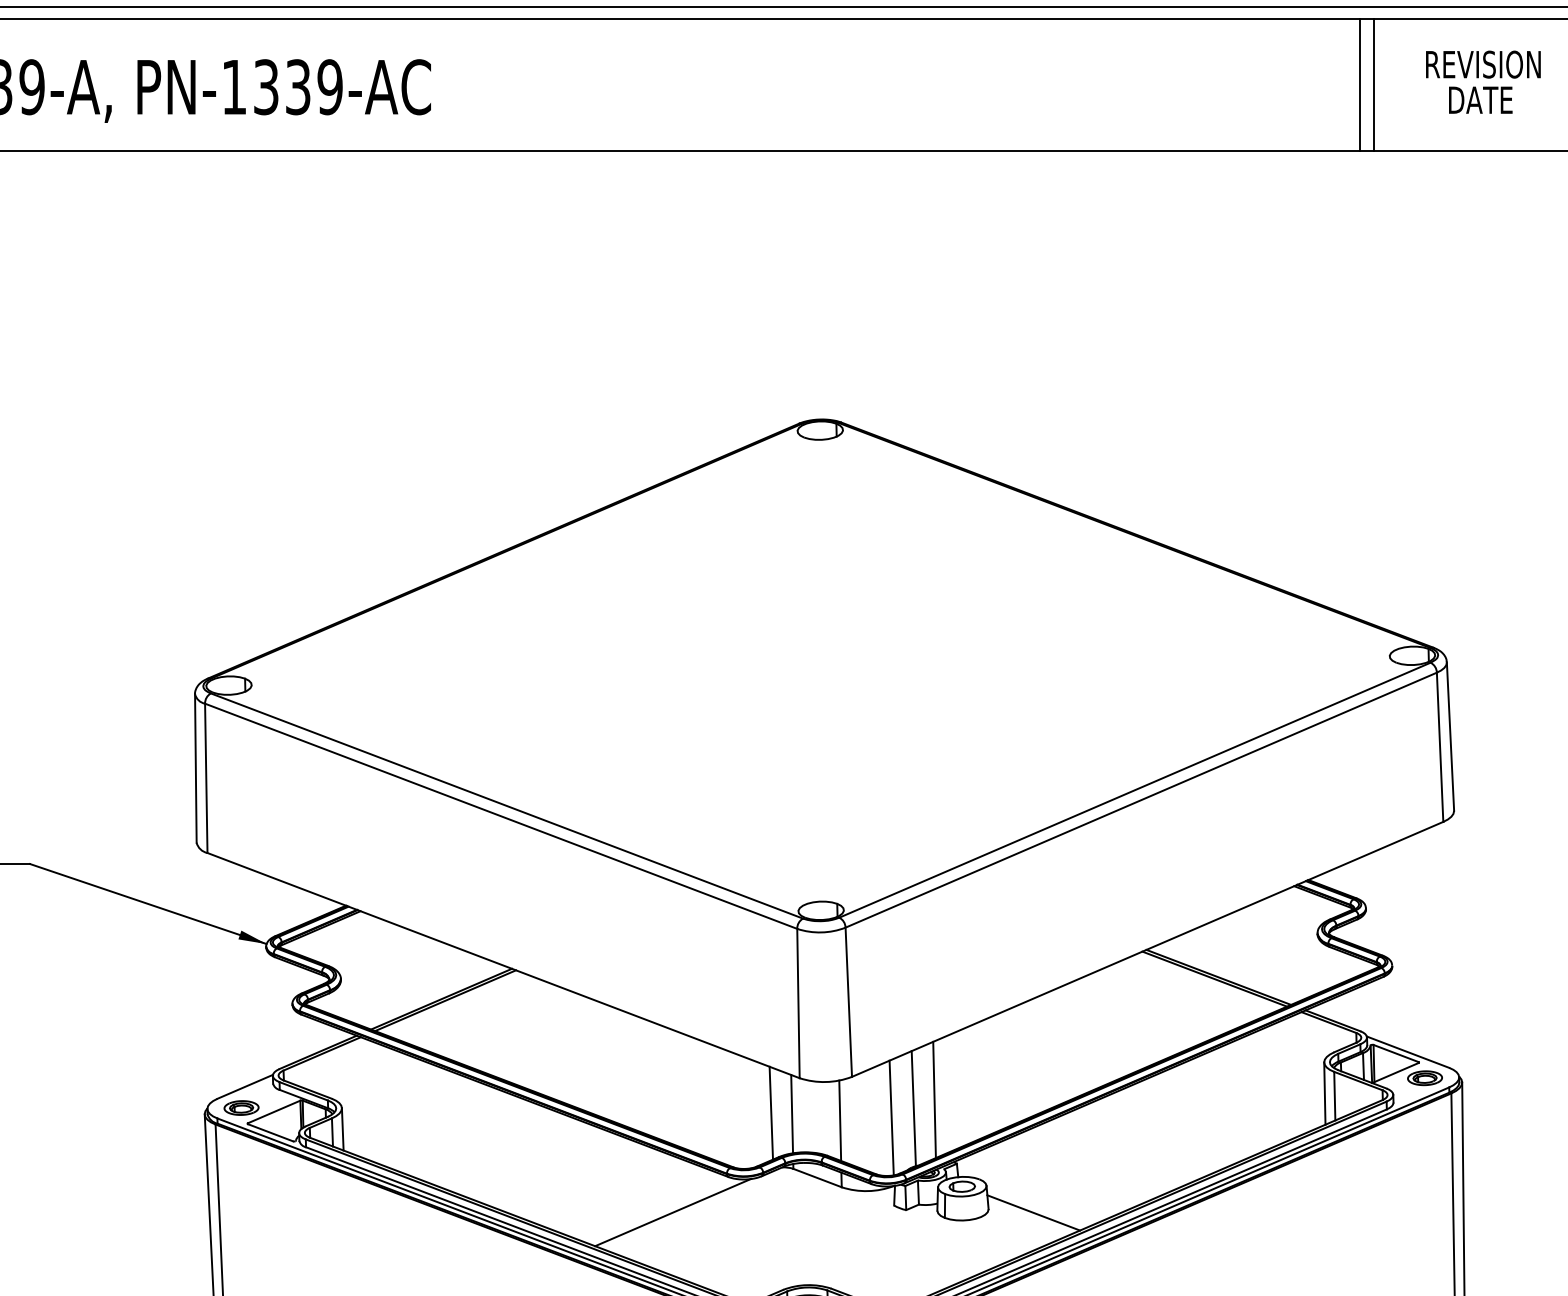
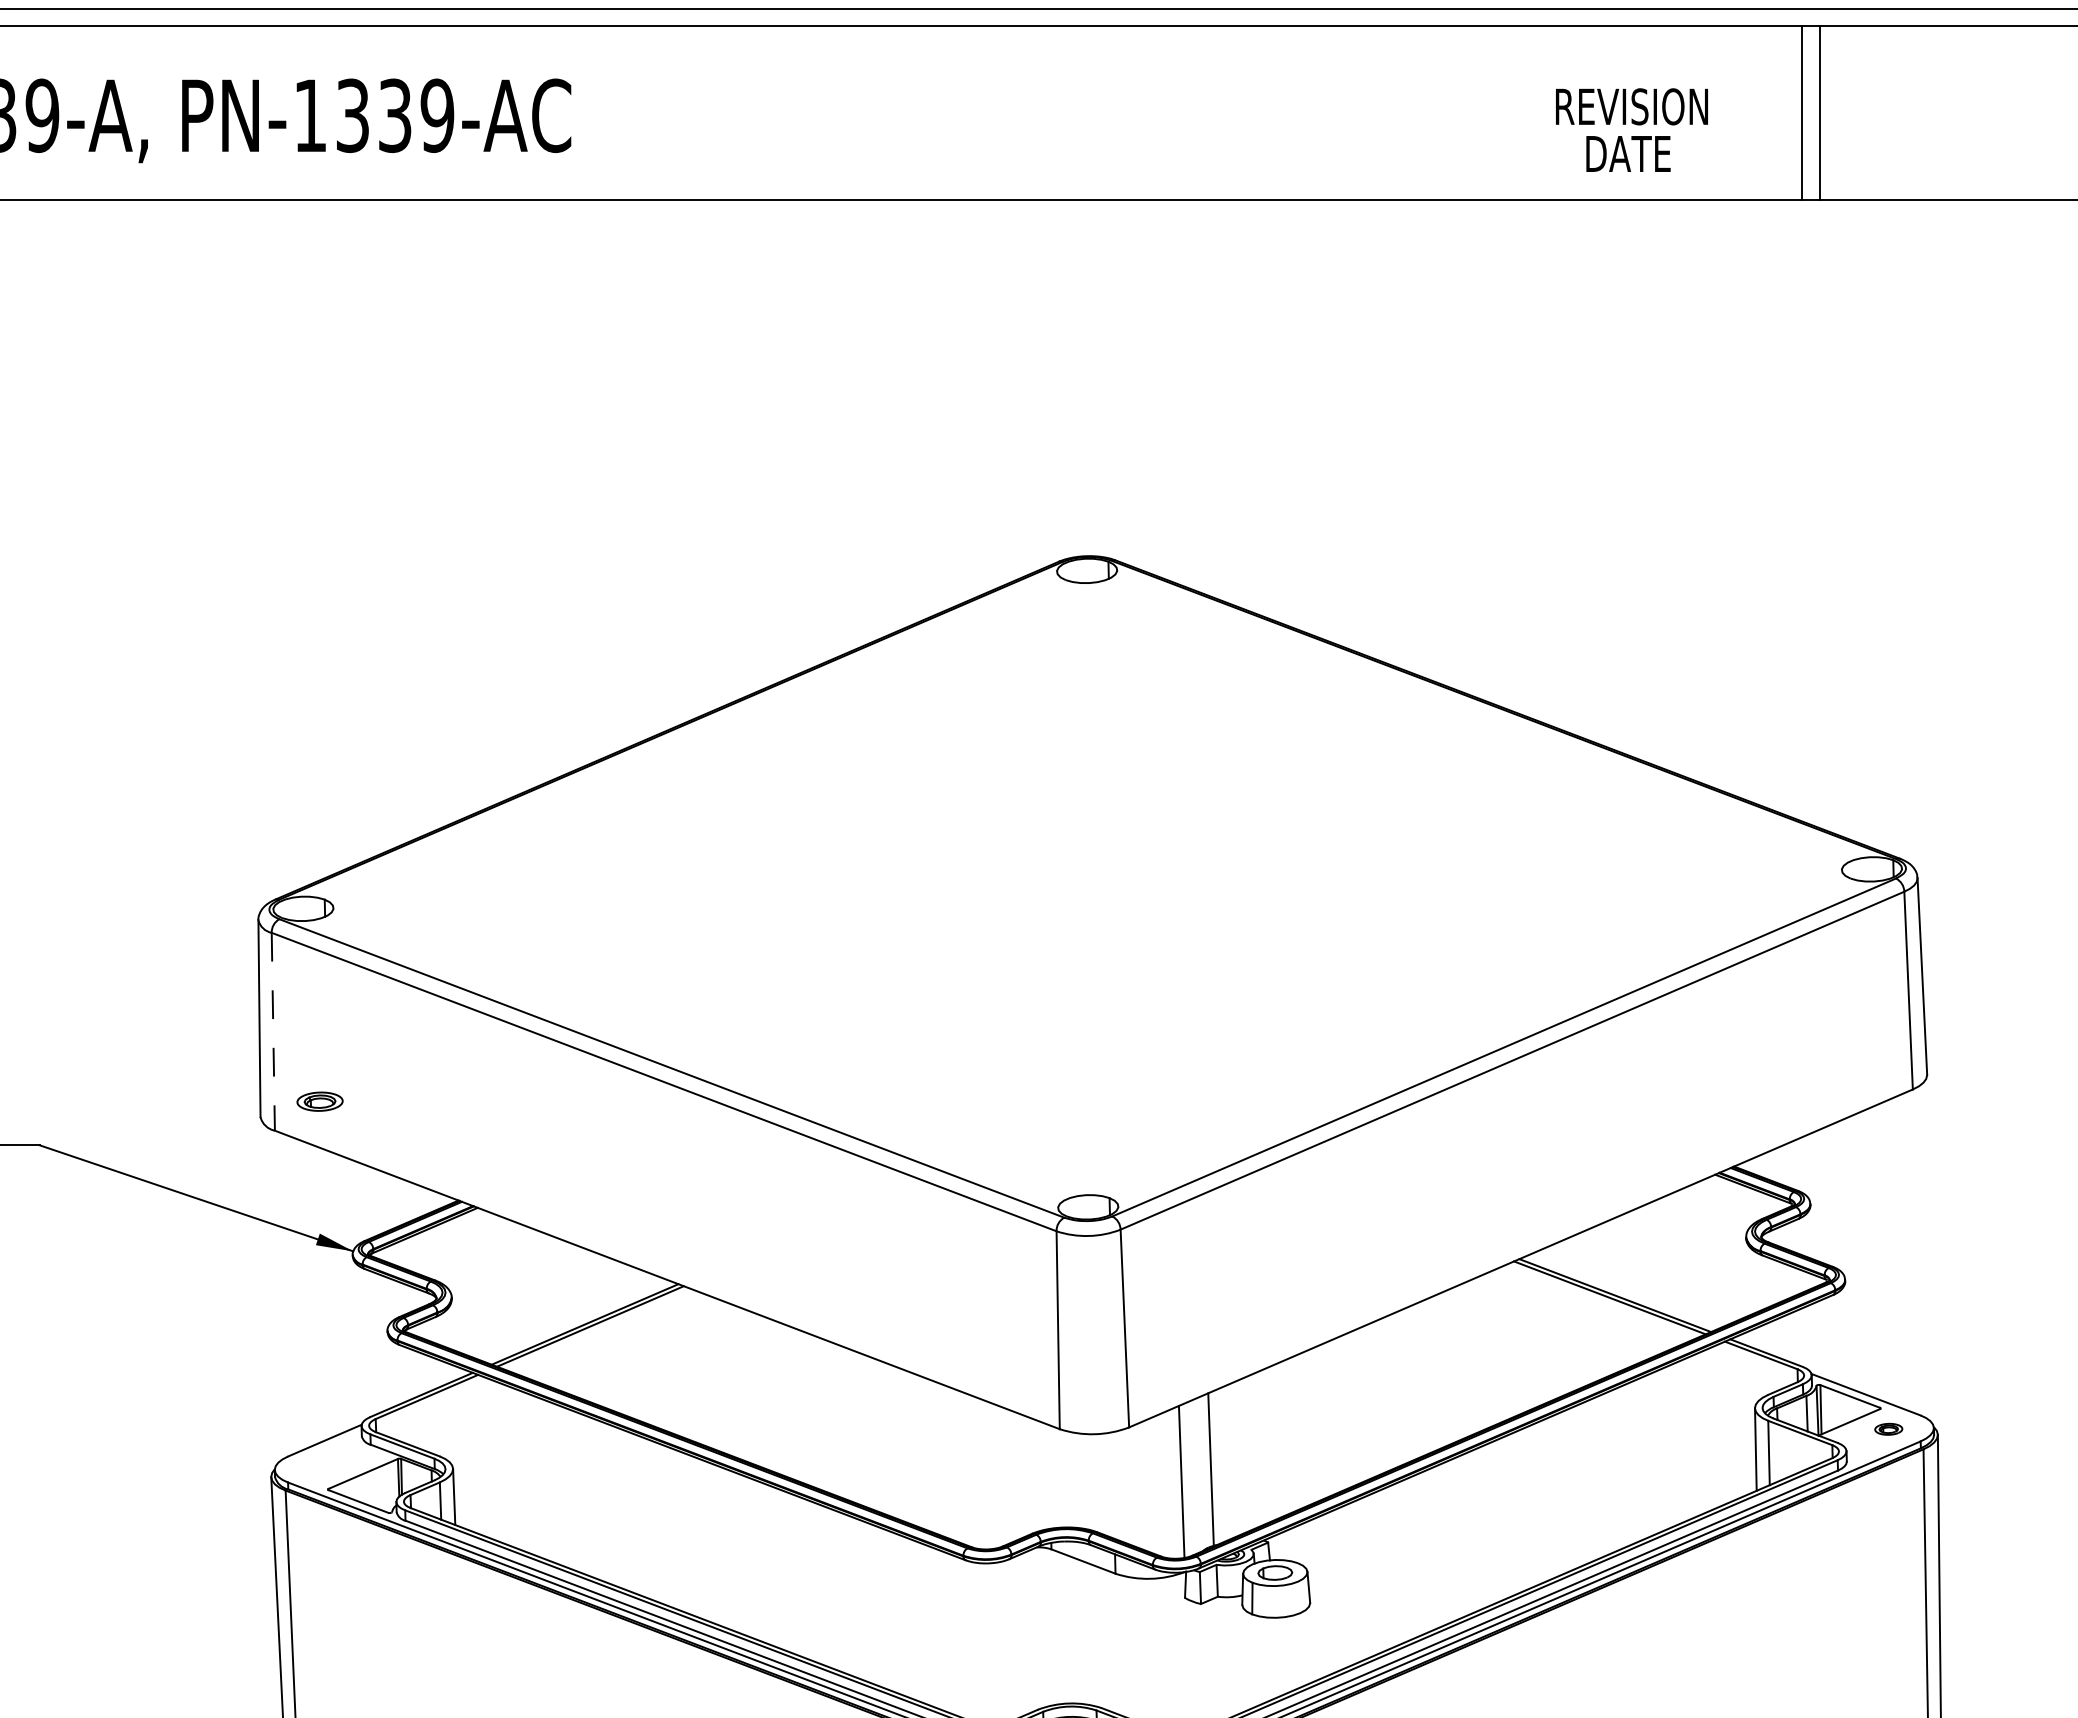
text: (1483, 81) -> (1631, 129), moved
line: (206, 778) -> (273, 1031), solid -> dashed
part: (1424, 1078) -> (1888, 1429), size x0.6
line: (934, 1099) -> (1238, 1457), removed
part: (241, 1107) -> (319, 1101), moved
line: (770, 1113) -> (1021, 1475), removed
line: (791, 1113) -> (1049, 1476), removed
line: (840, 1120) -> (1113, 1485), removed
line: (672, 1211) -> (891, 1606), removed
line: (1033, 1212) -> (1369, 1607), removed

